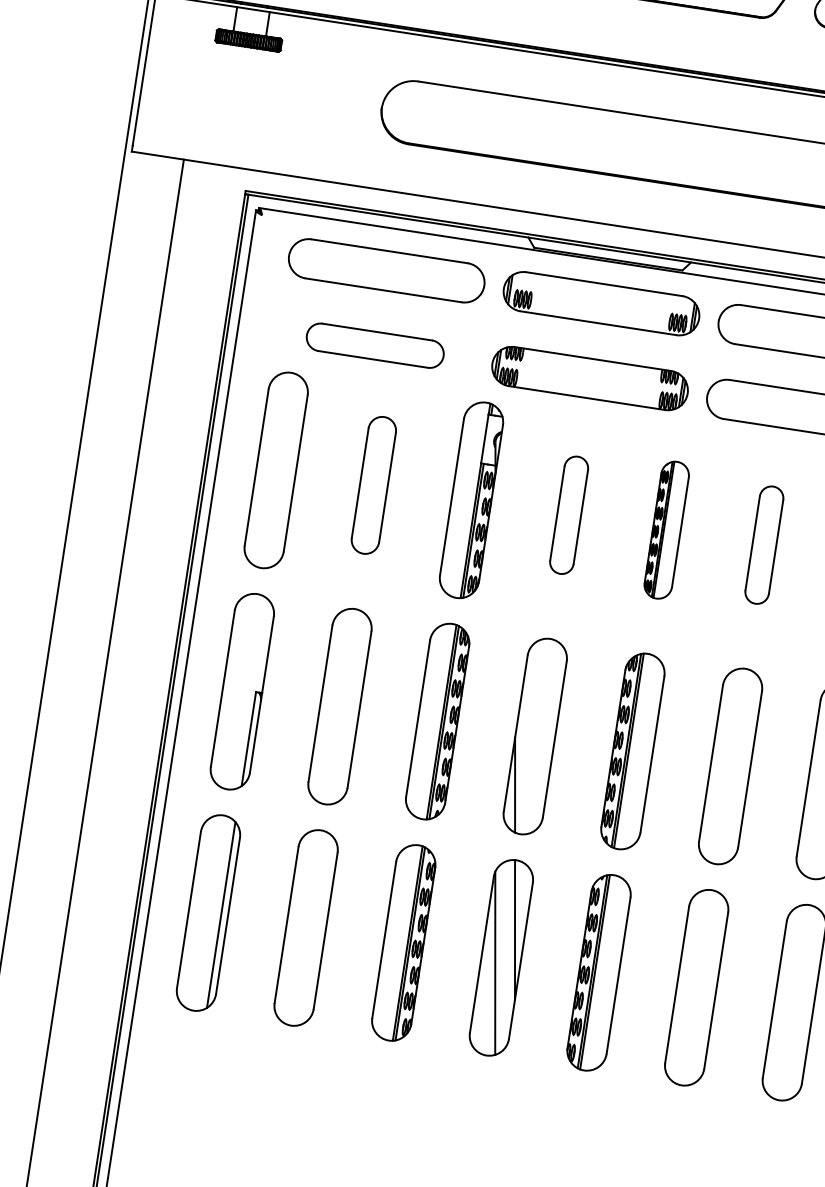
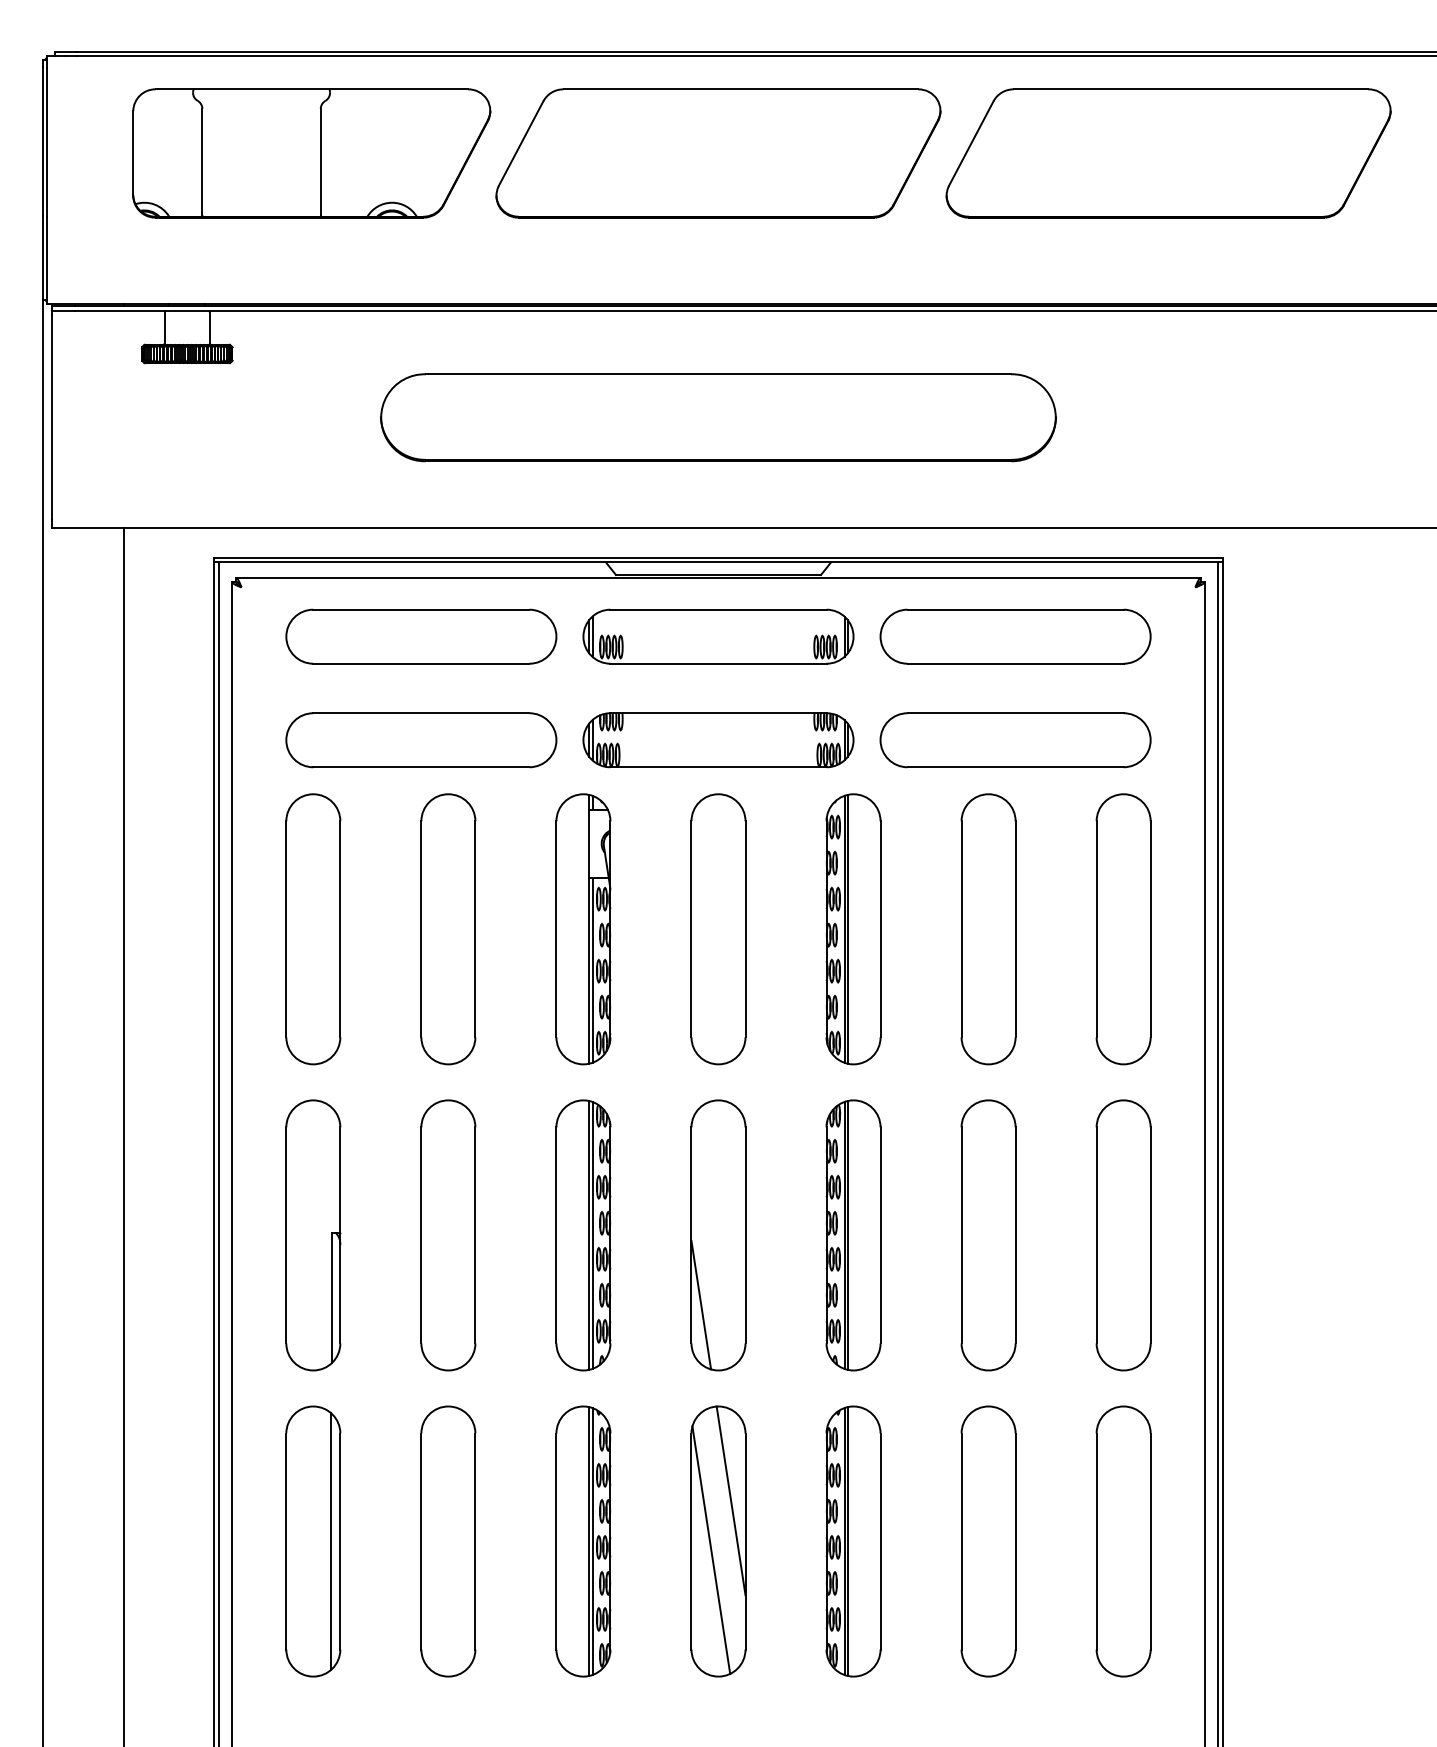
part: (375, 345) -> (421, 740), size x1.43
part: (373, 485) -> (448, 929), size x1.43
part: (569, 515) -> (718, 929), size x1.67
part: (666, 530) -> (853, 929), size x1.43
part: (764, 545) -> (988, 929), size x1.67

